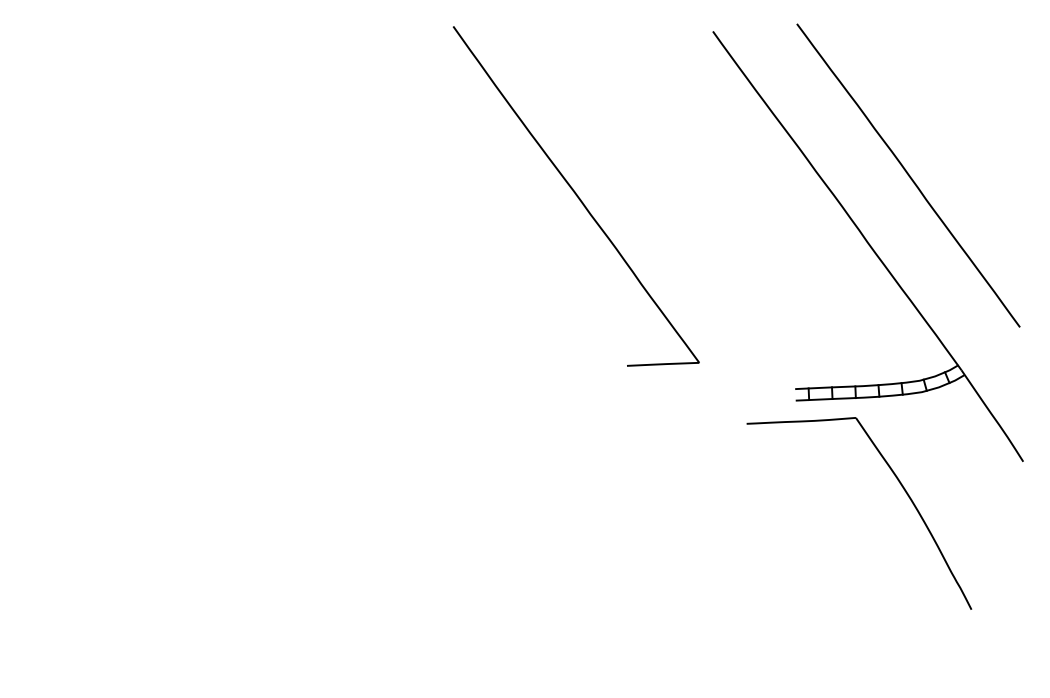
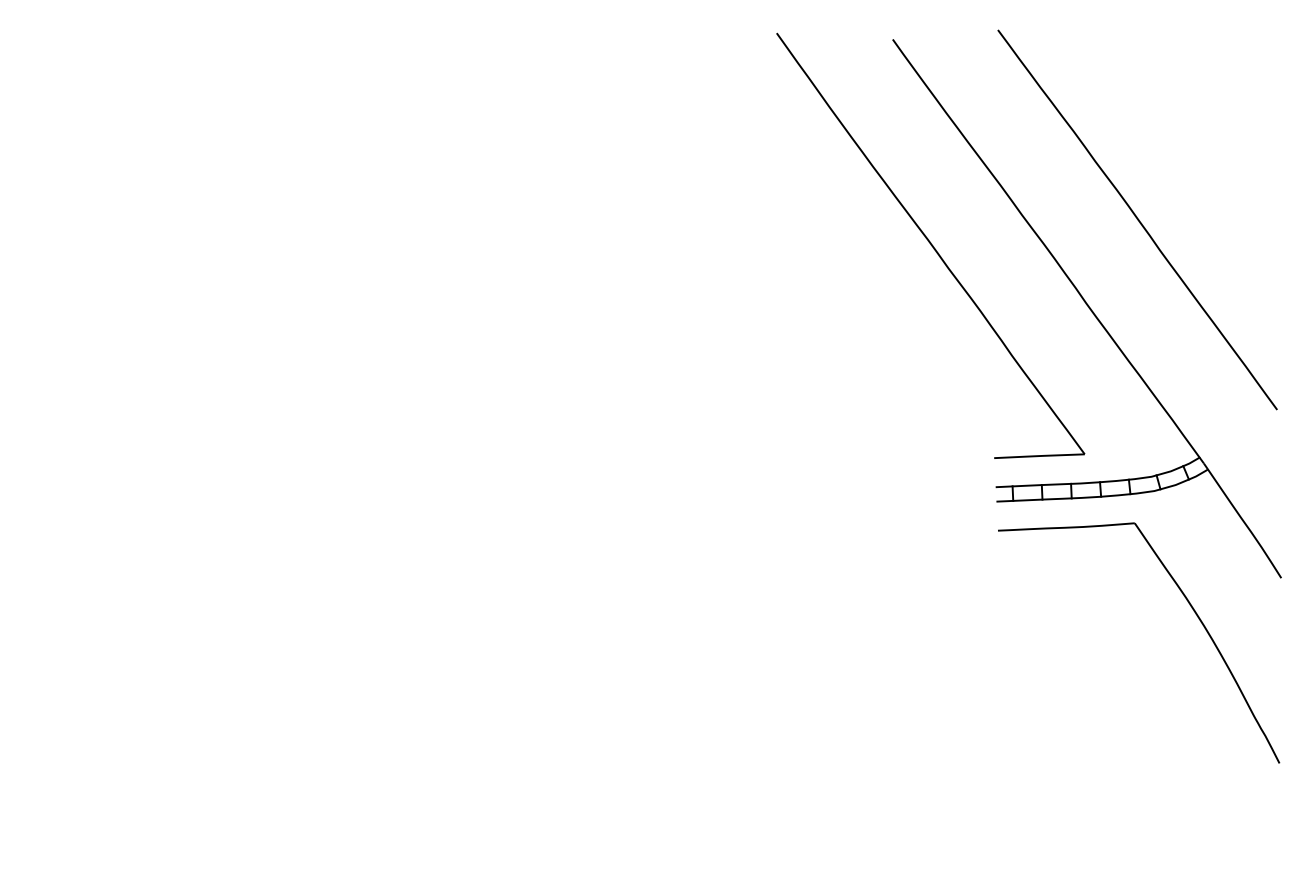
part: (576, 196) -> (930, 245), moved
part: (901, 485) -> (1191, 608), moved

